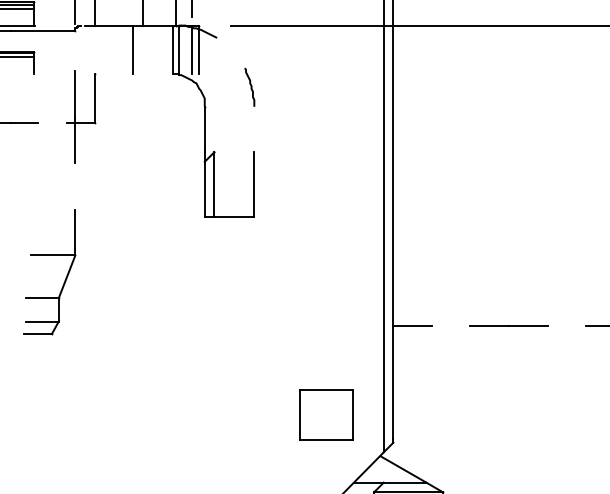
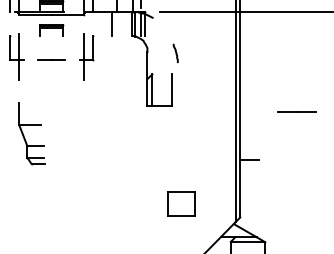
curve: (249, 85) -> (175, 52), moved
part: (64, 276) -> (78, 135), removed
line: (507, 324) -> (296, 111), moved
part: (326, 414) -> (181, 203), moved

